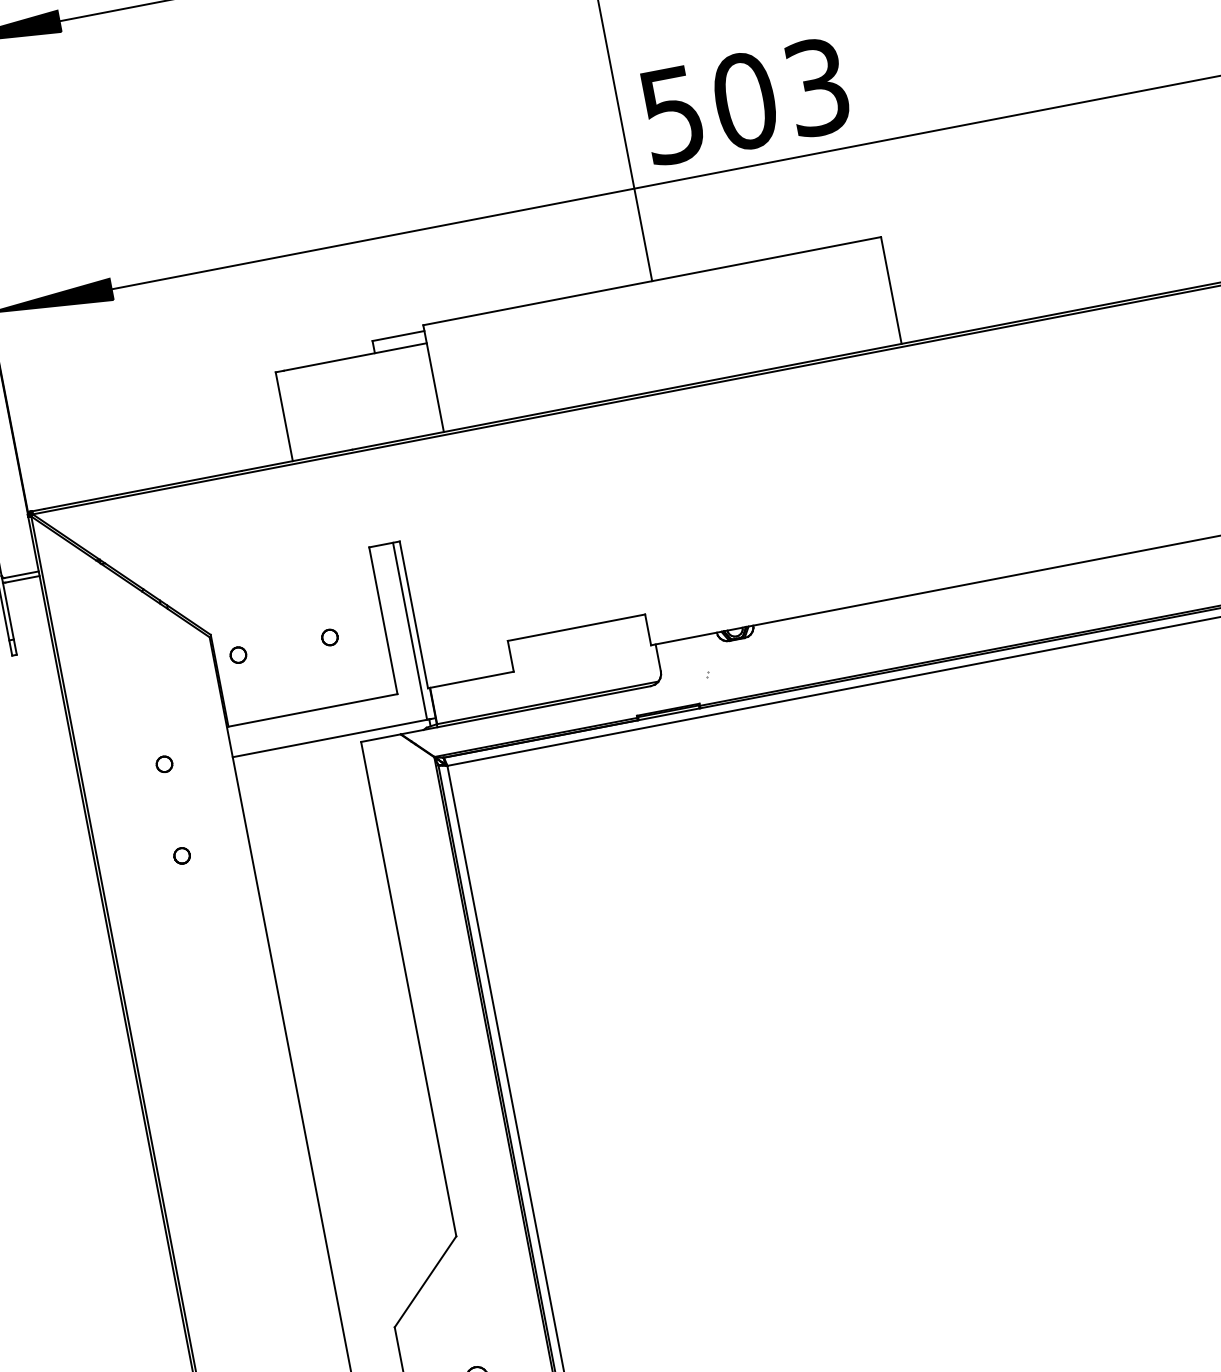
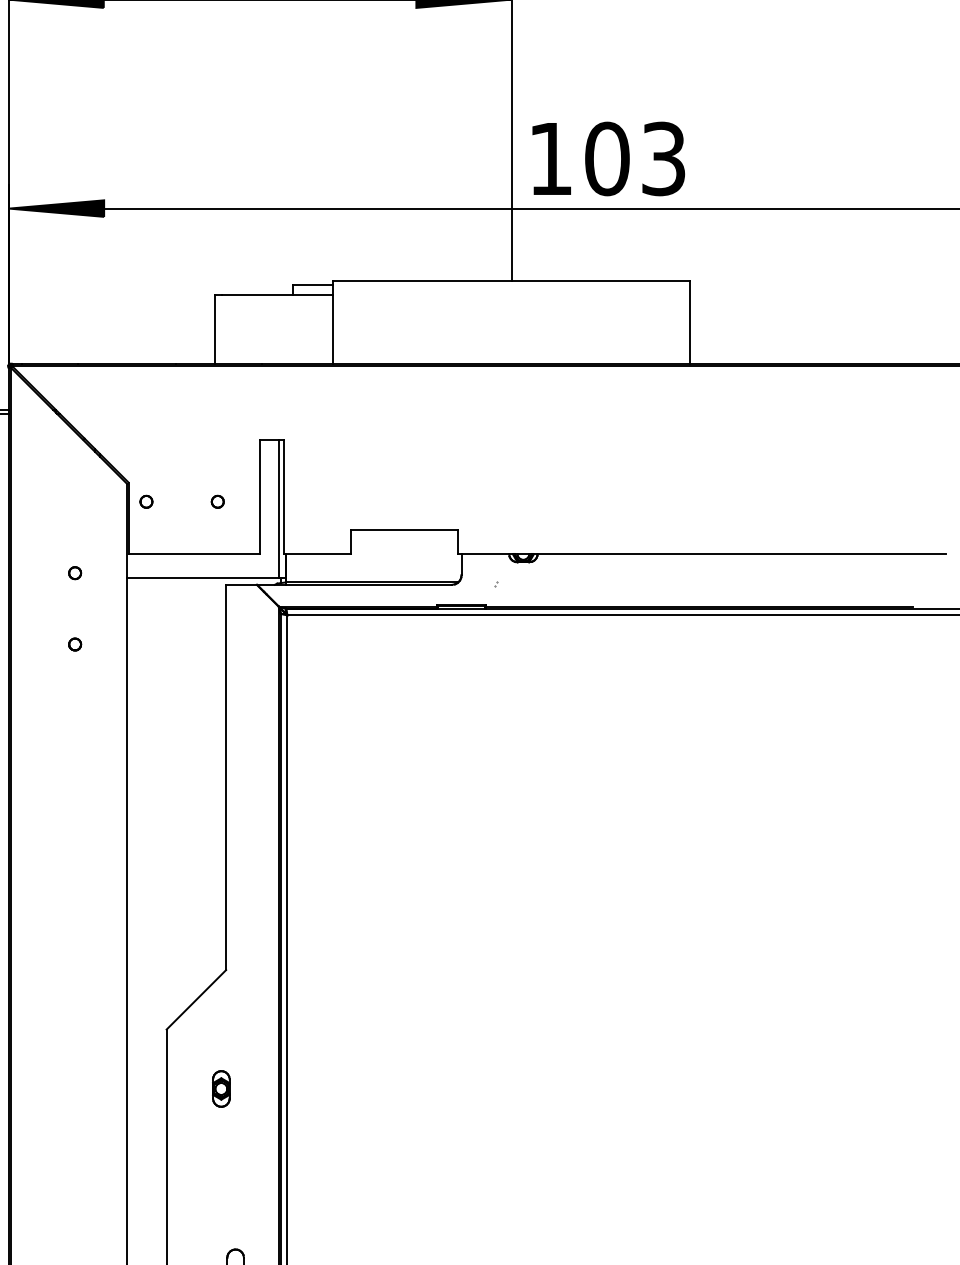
text: (672, 116) -> (550, 159), 503 -> 103

